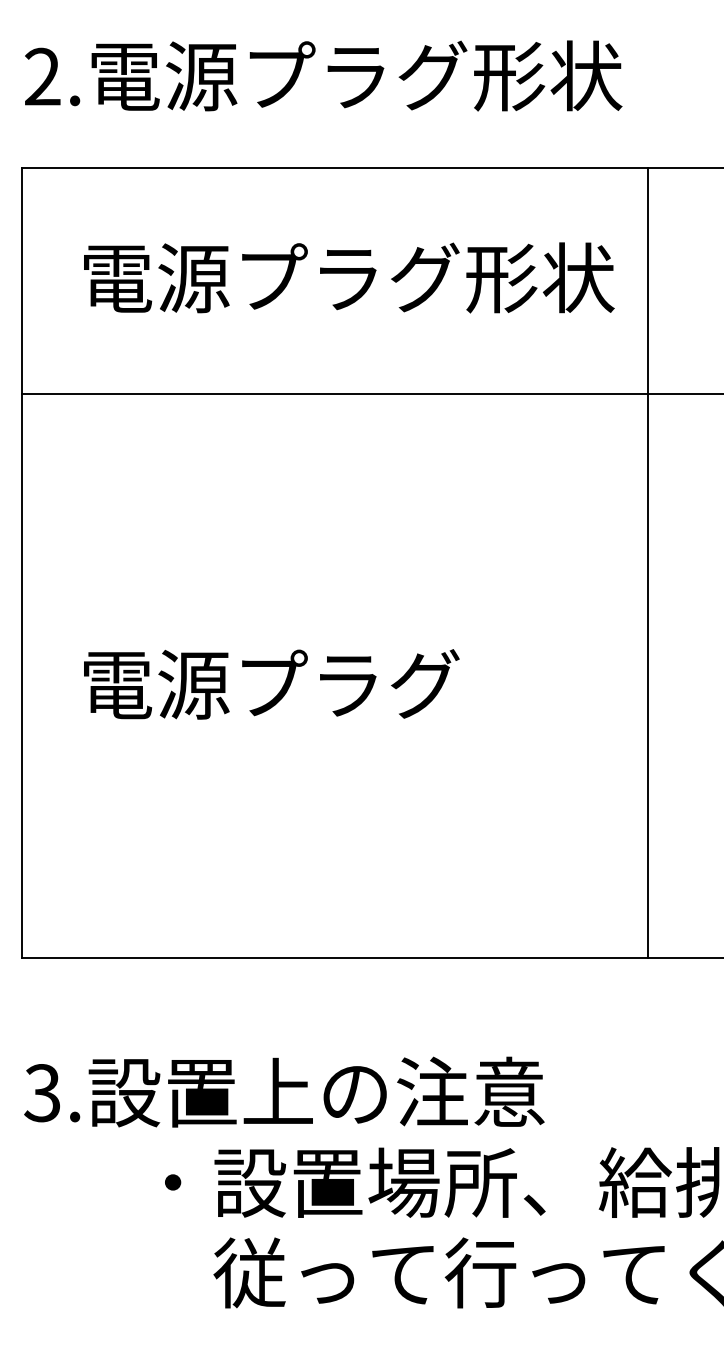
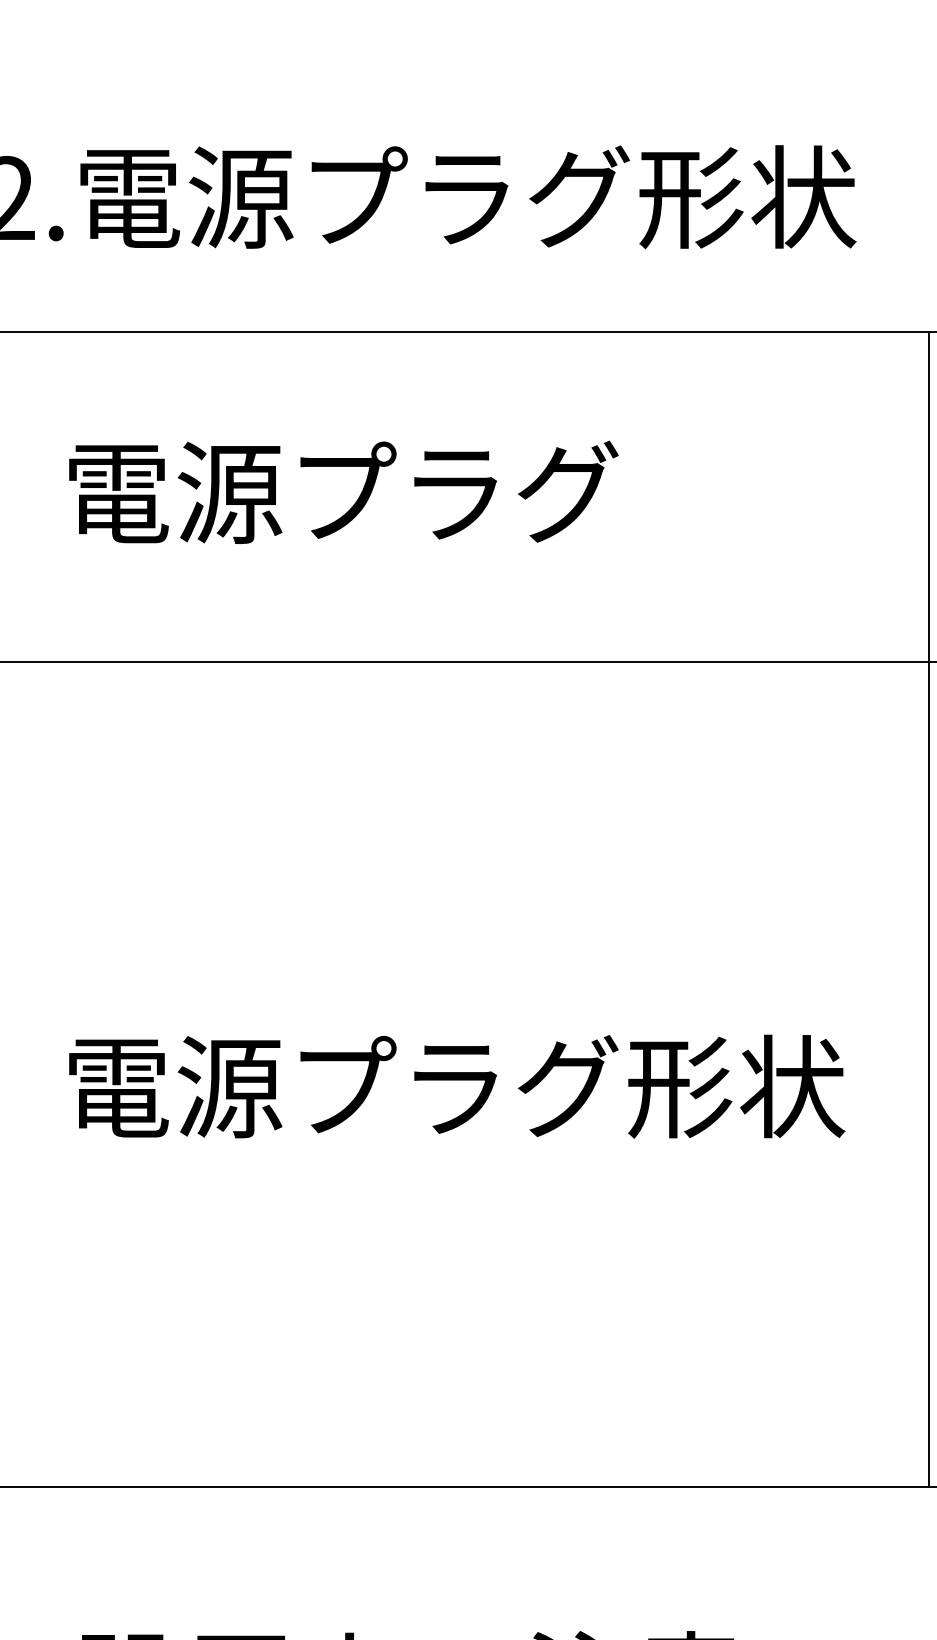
text: (540, 277) -> (736, 491), 電源プラグ形状 -> 電源プラグ
line: (648, 563) -> (929, 909), moved
text: (540, 683) -> (736, 1085), 電源プラグ -> 電源プラグ形状

